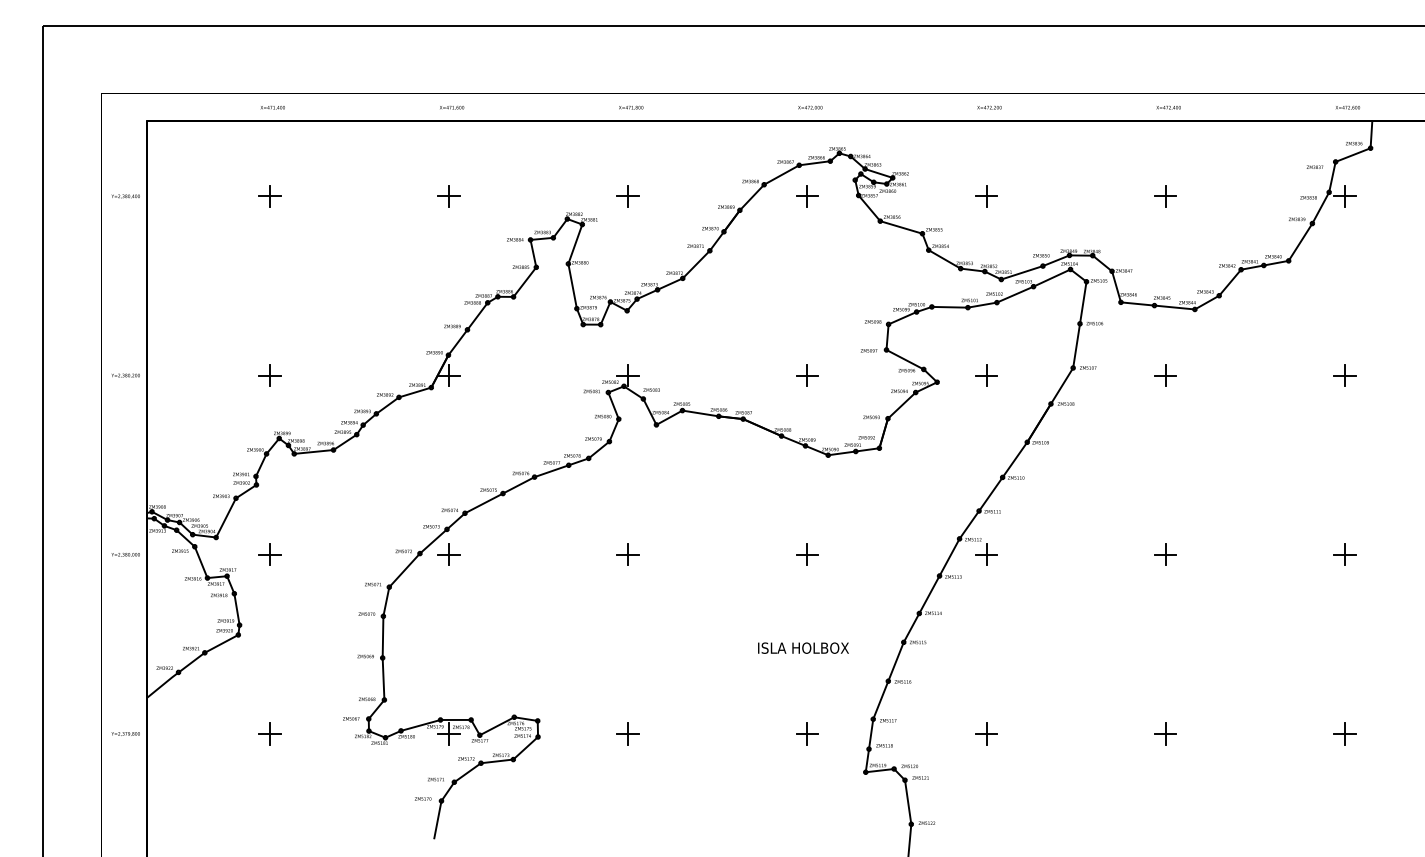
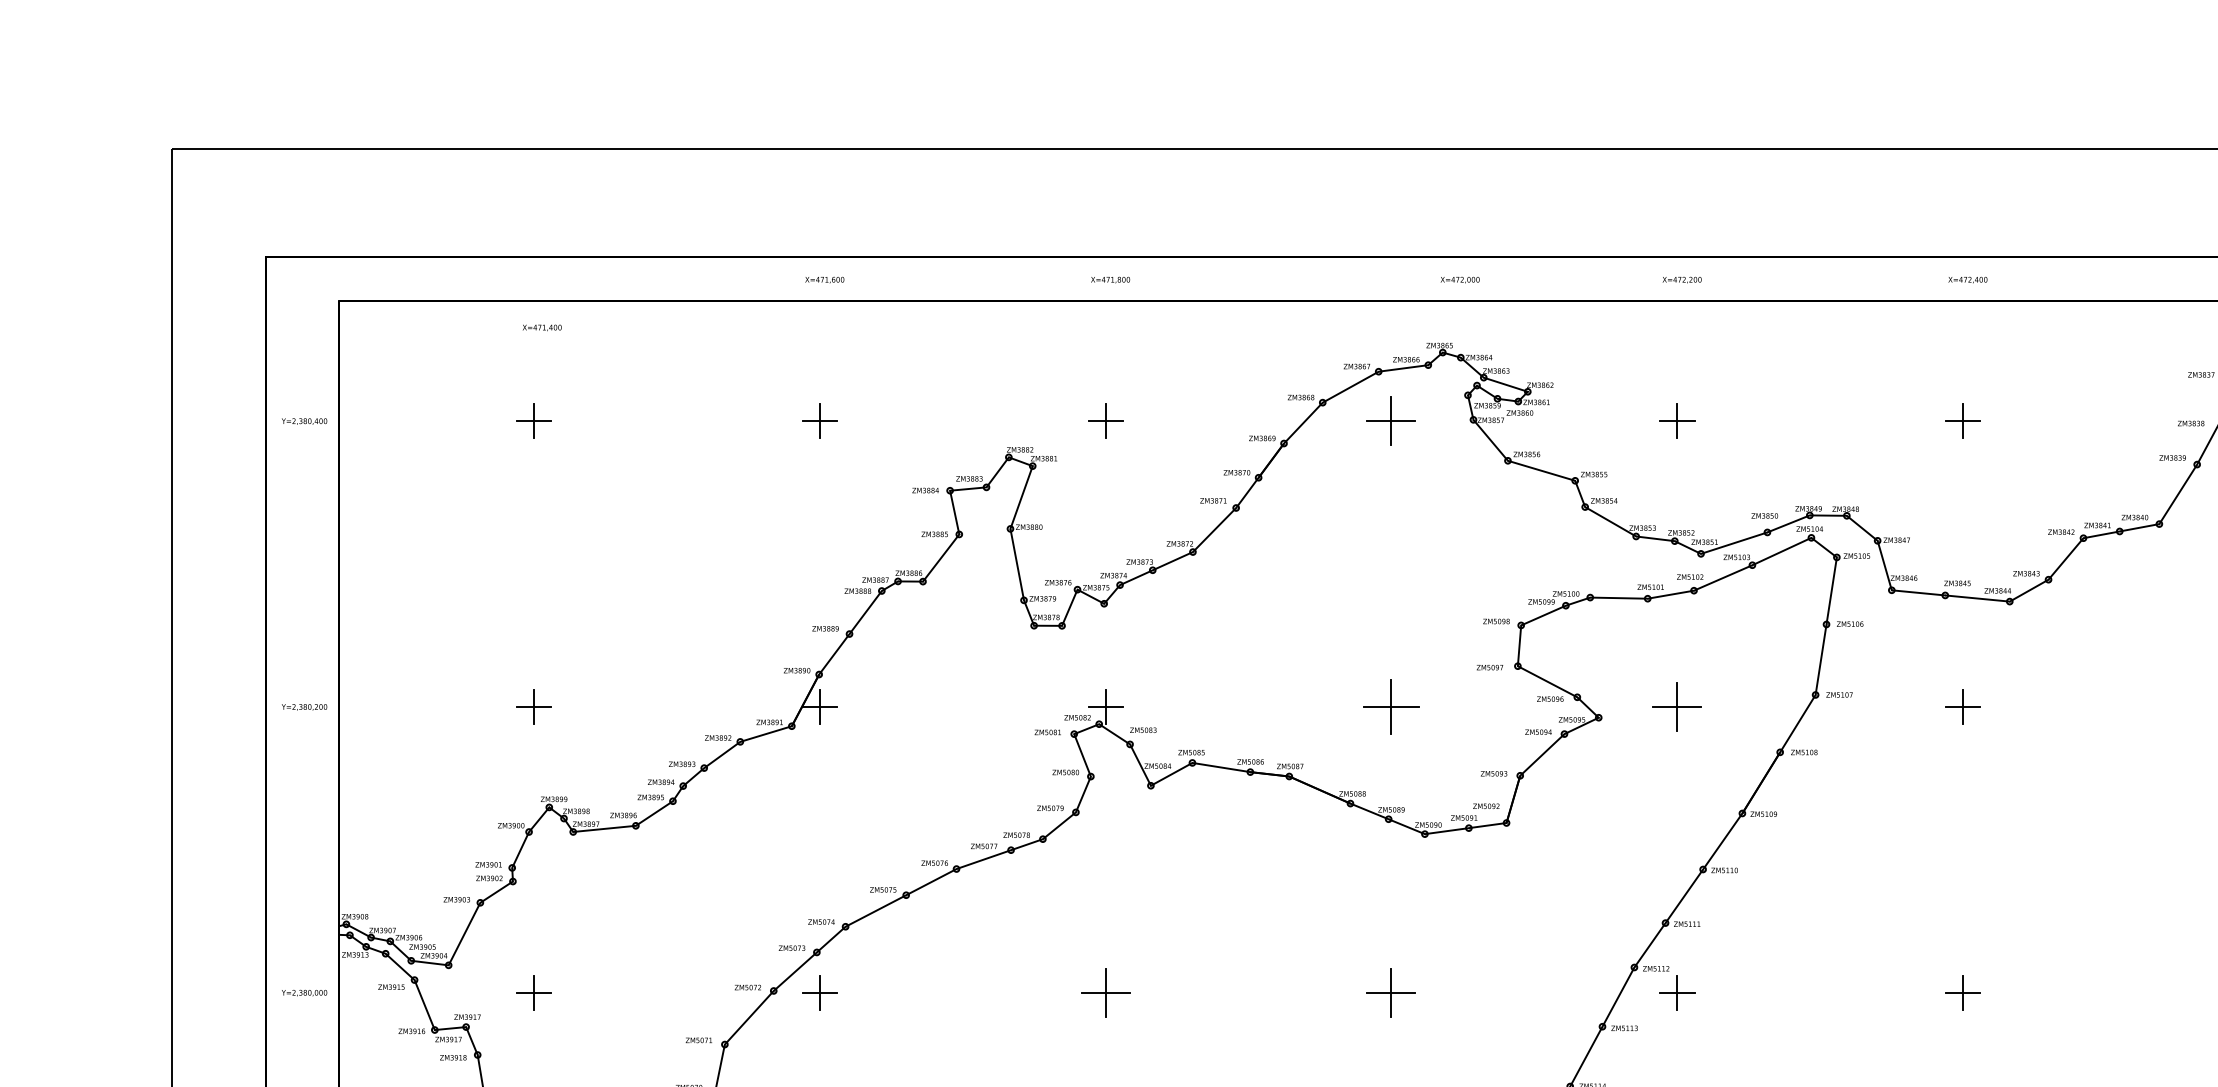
text: (272, 107) -> (541, 327), moved
text: (810, 107) -> (1460, 279), moved
part: (807, 196) -> (1391, 421), size x1.4
part: (807, 375) -> (1391, 706), size x1.6
part: (986, 375) -> (1677, 706), size x1.4
part: (627, 554) -> (1104, 992), size x1.4
part: (807, 554) -> (1391, 992), size x1.4

